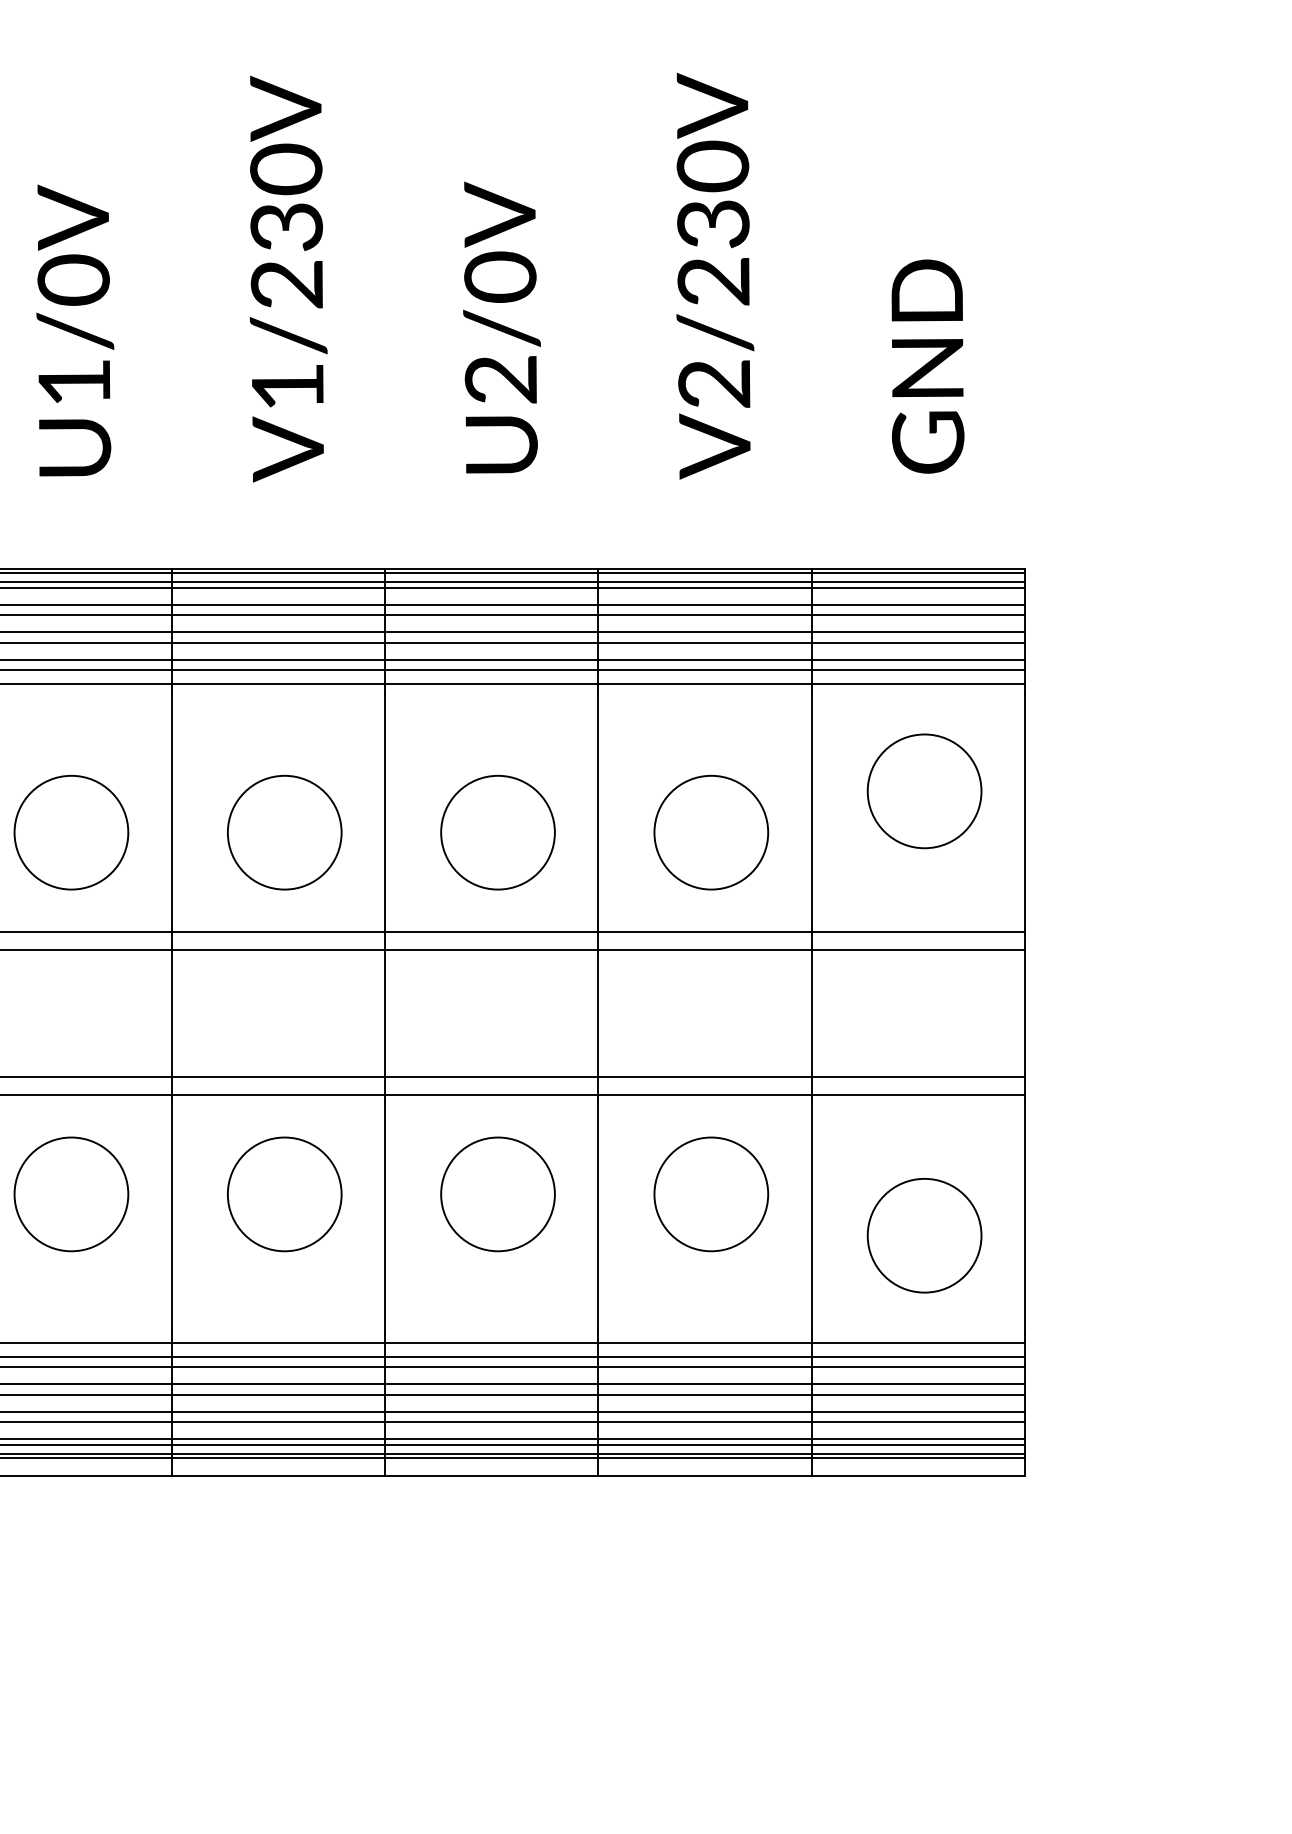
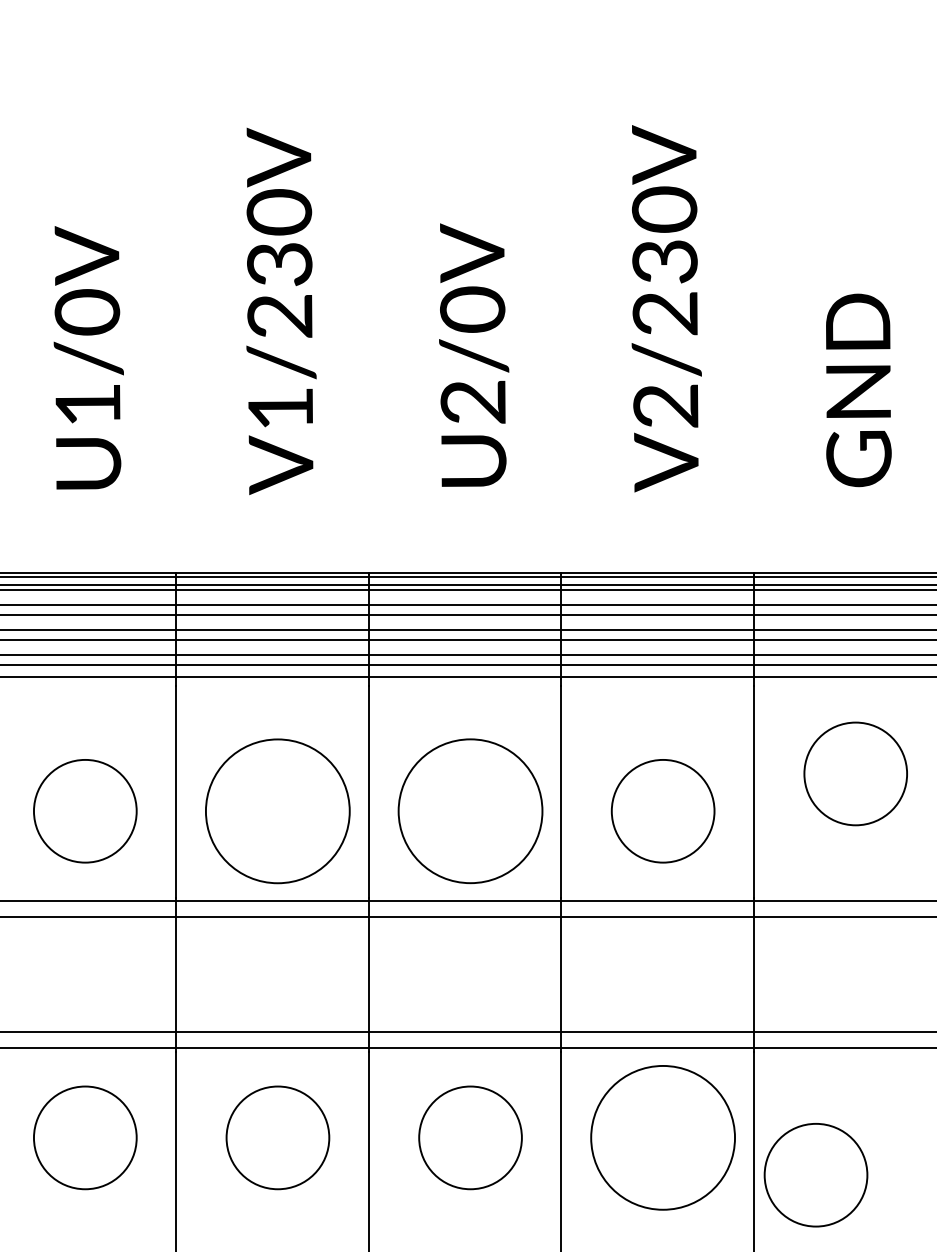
circle: (284, 832) -> (277, 811), size x1.4
circle: (497, 832) -> (470, 811), size x1.4
circle: (711, 1194) -> (663, 1137), size x1.4
circle: (924, 1235) -> (815, 1174), moved

